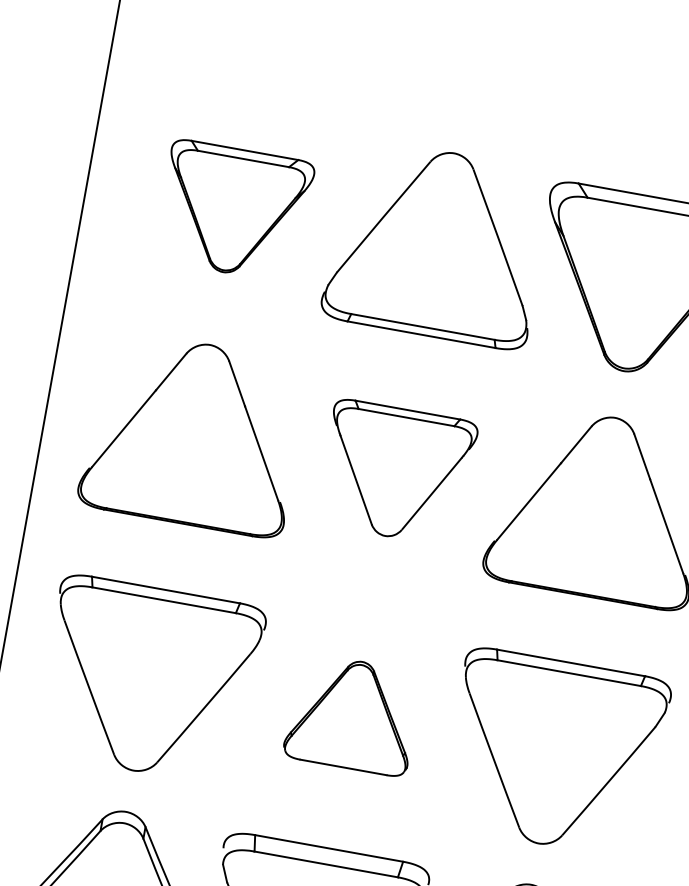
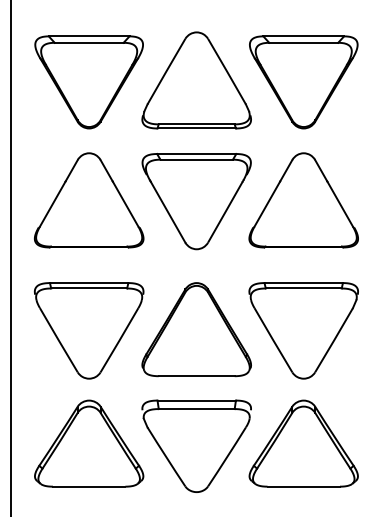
part: (232, 211) -> (88, 82), size x1.43
part: (396, 472) -> (196, 201), size x1.43
part: (352, 714) -> (196, 329), size x1.67

